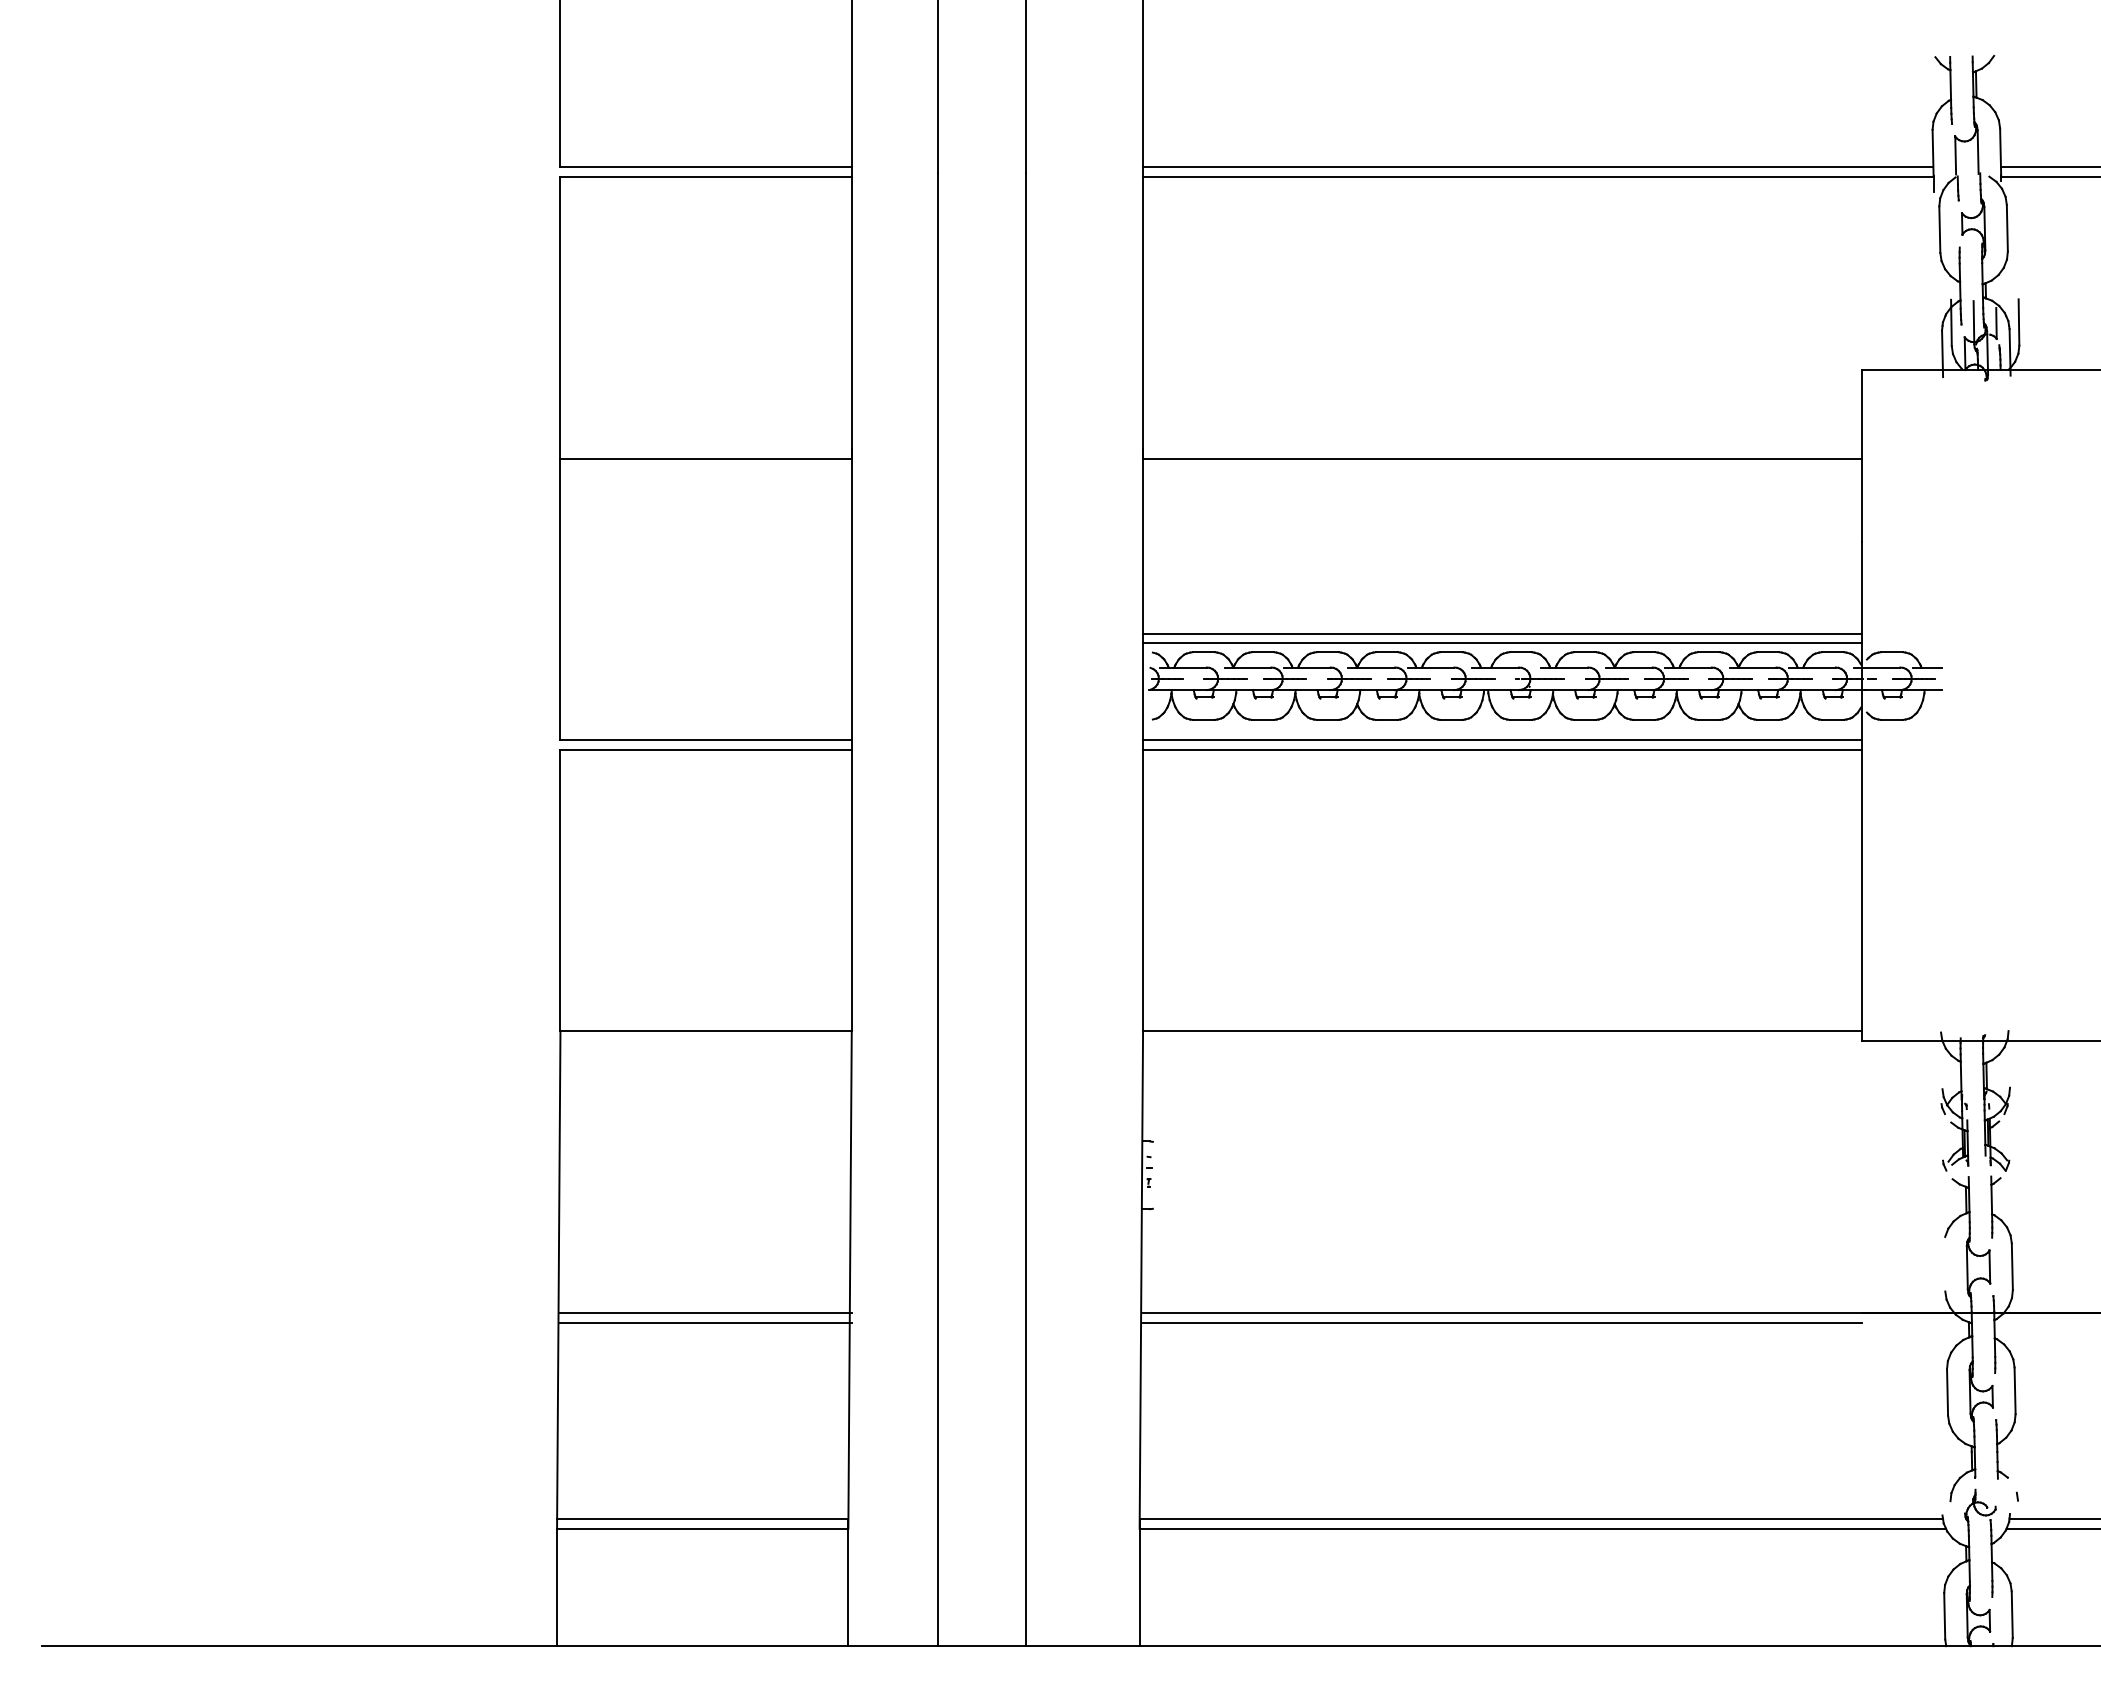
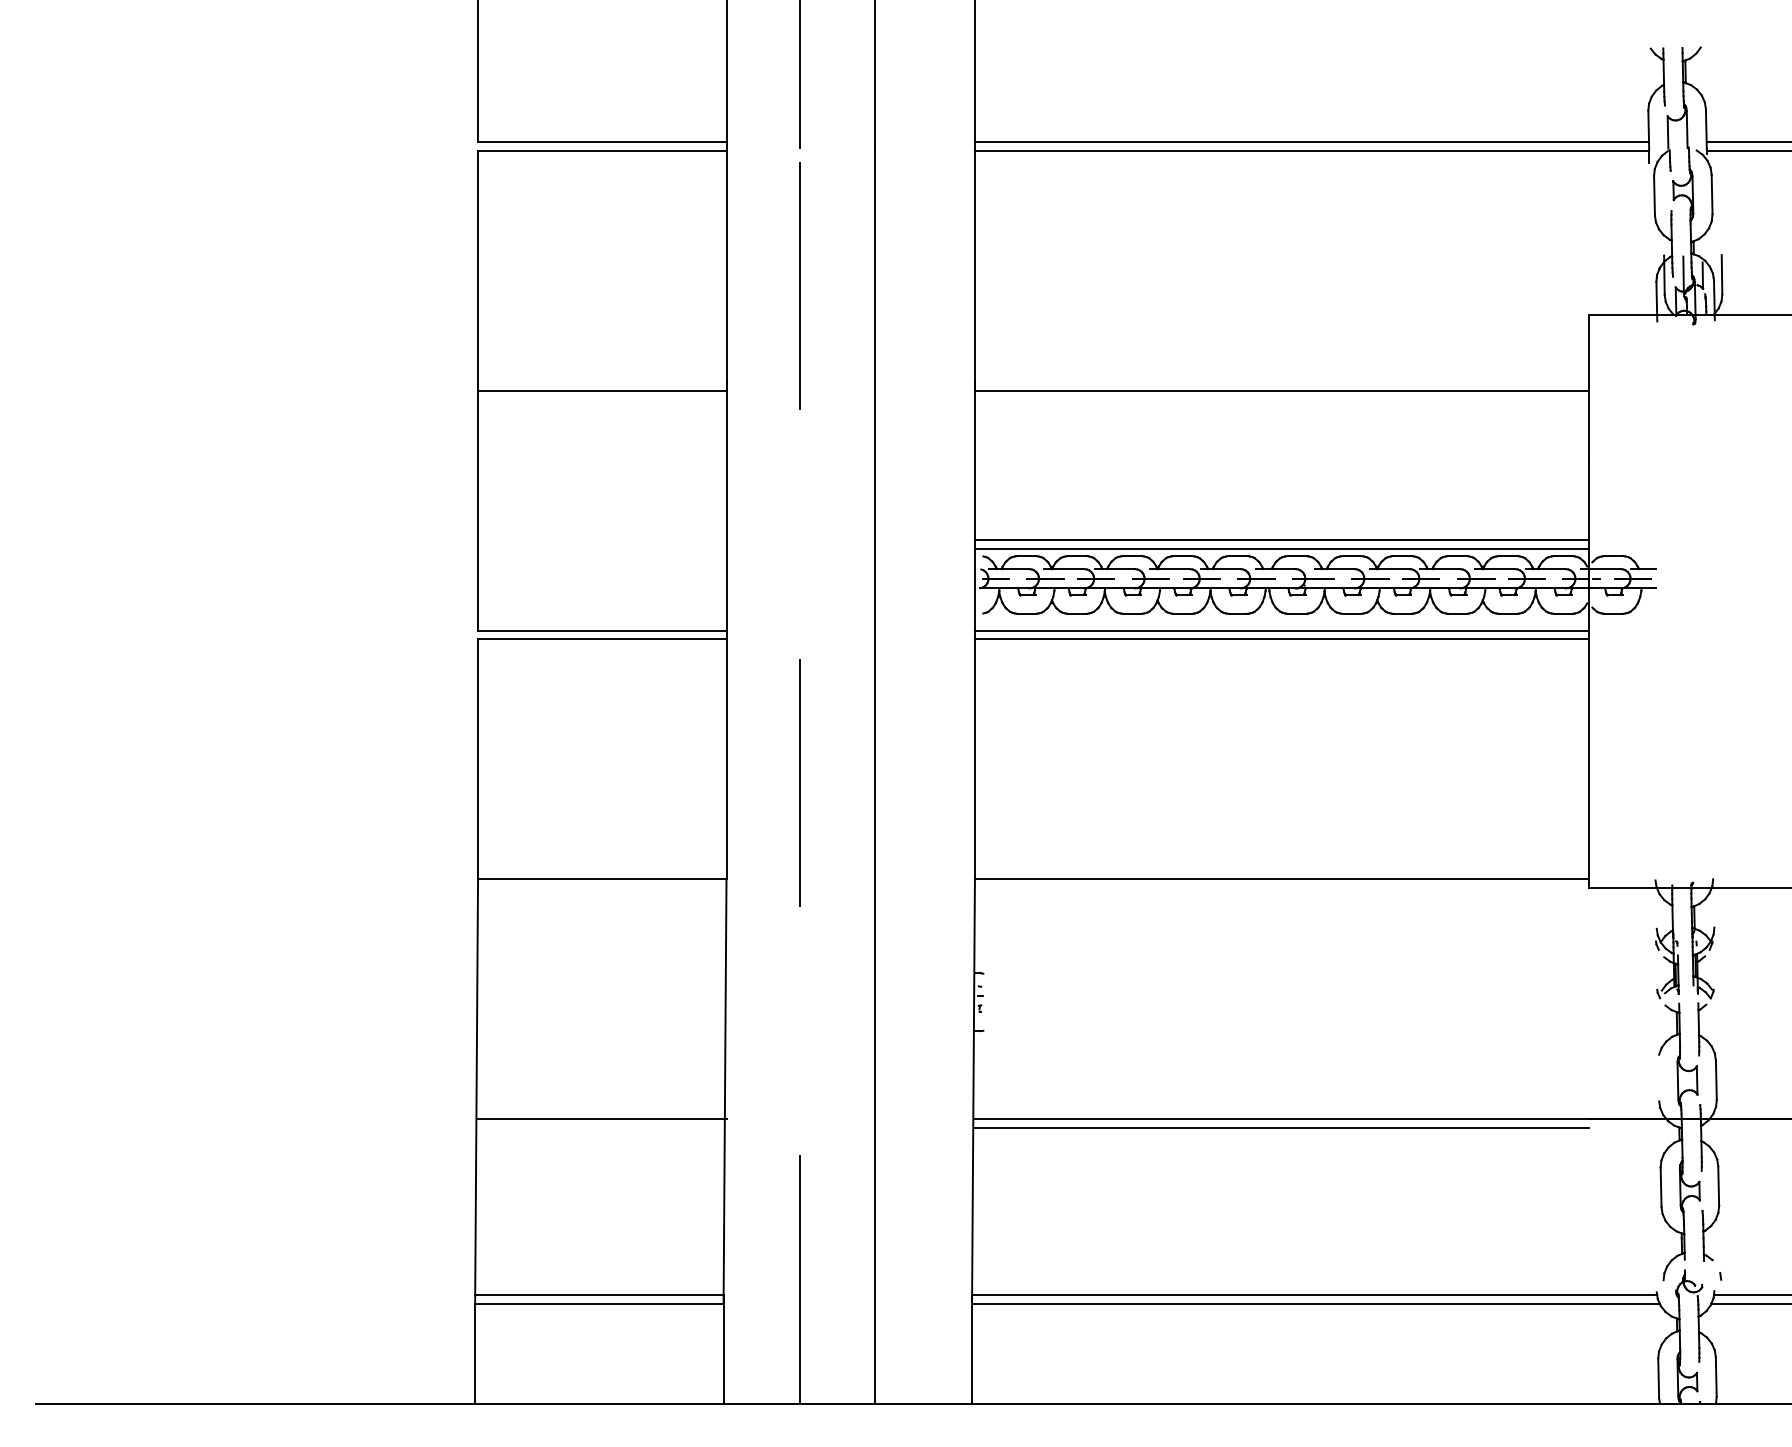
line: (938, 909) -> (800, 775), solid -> dashed
line: (705, 1322) -> (601, 1127), removed

